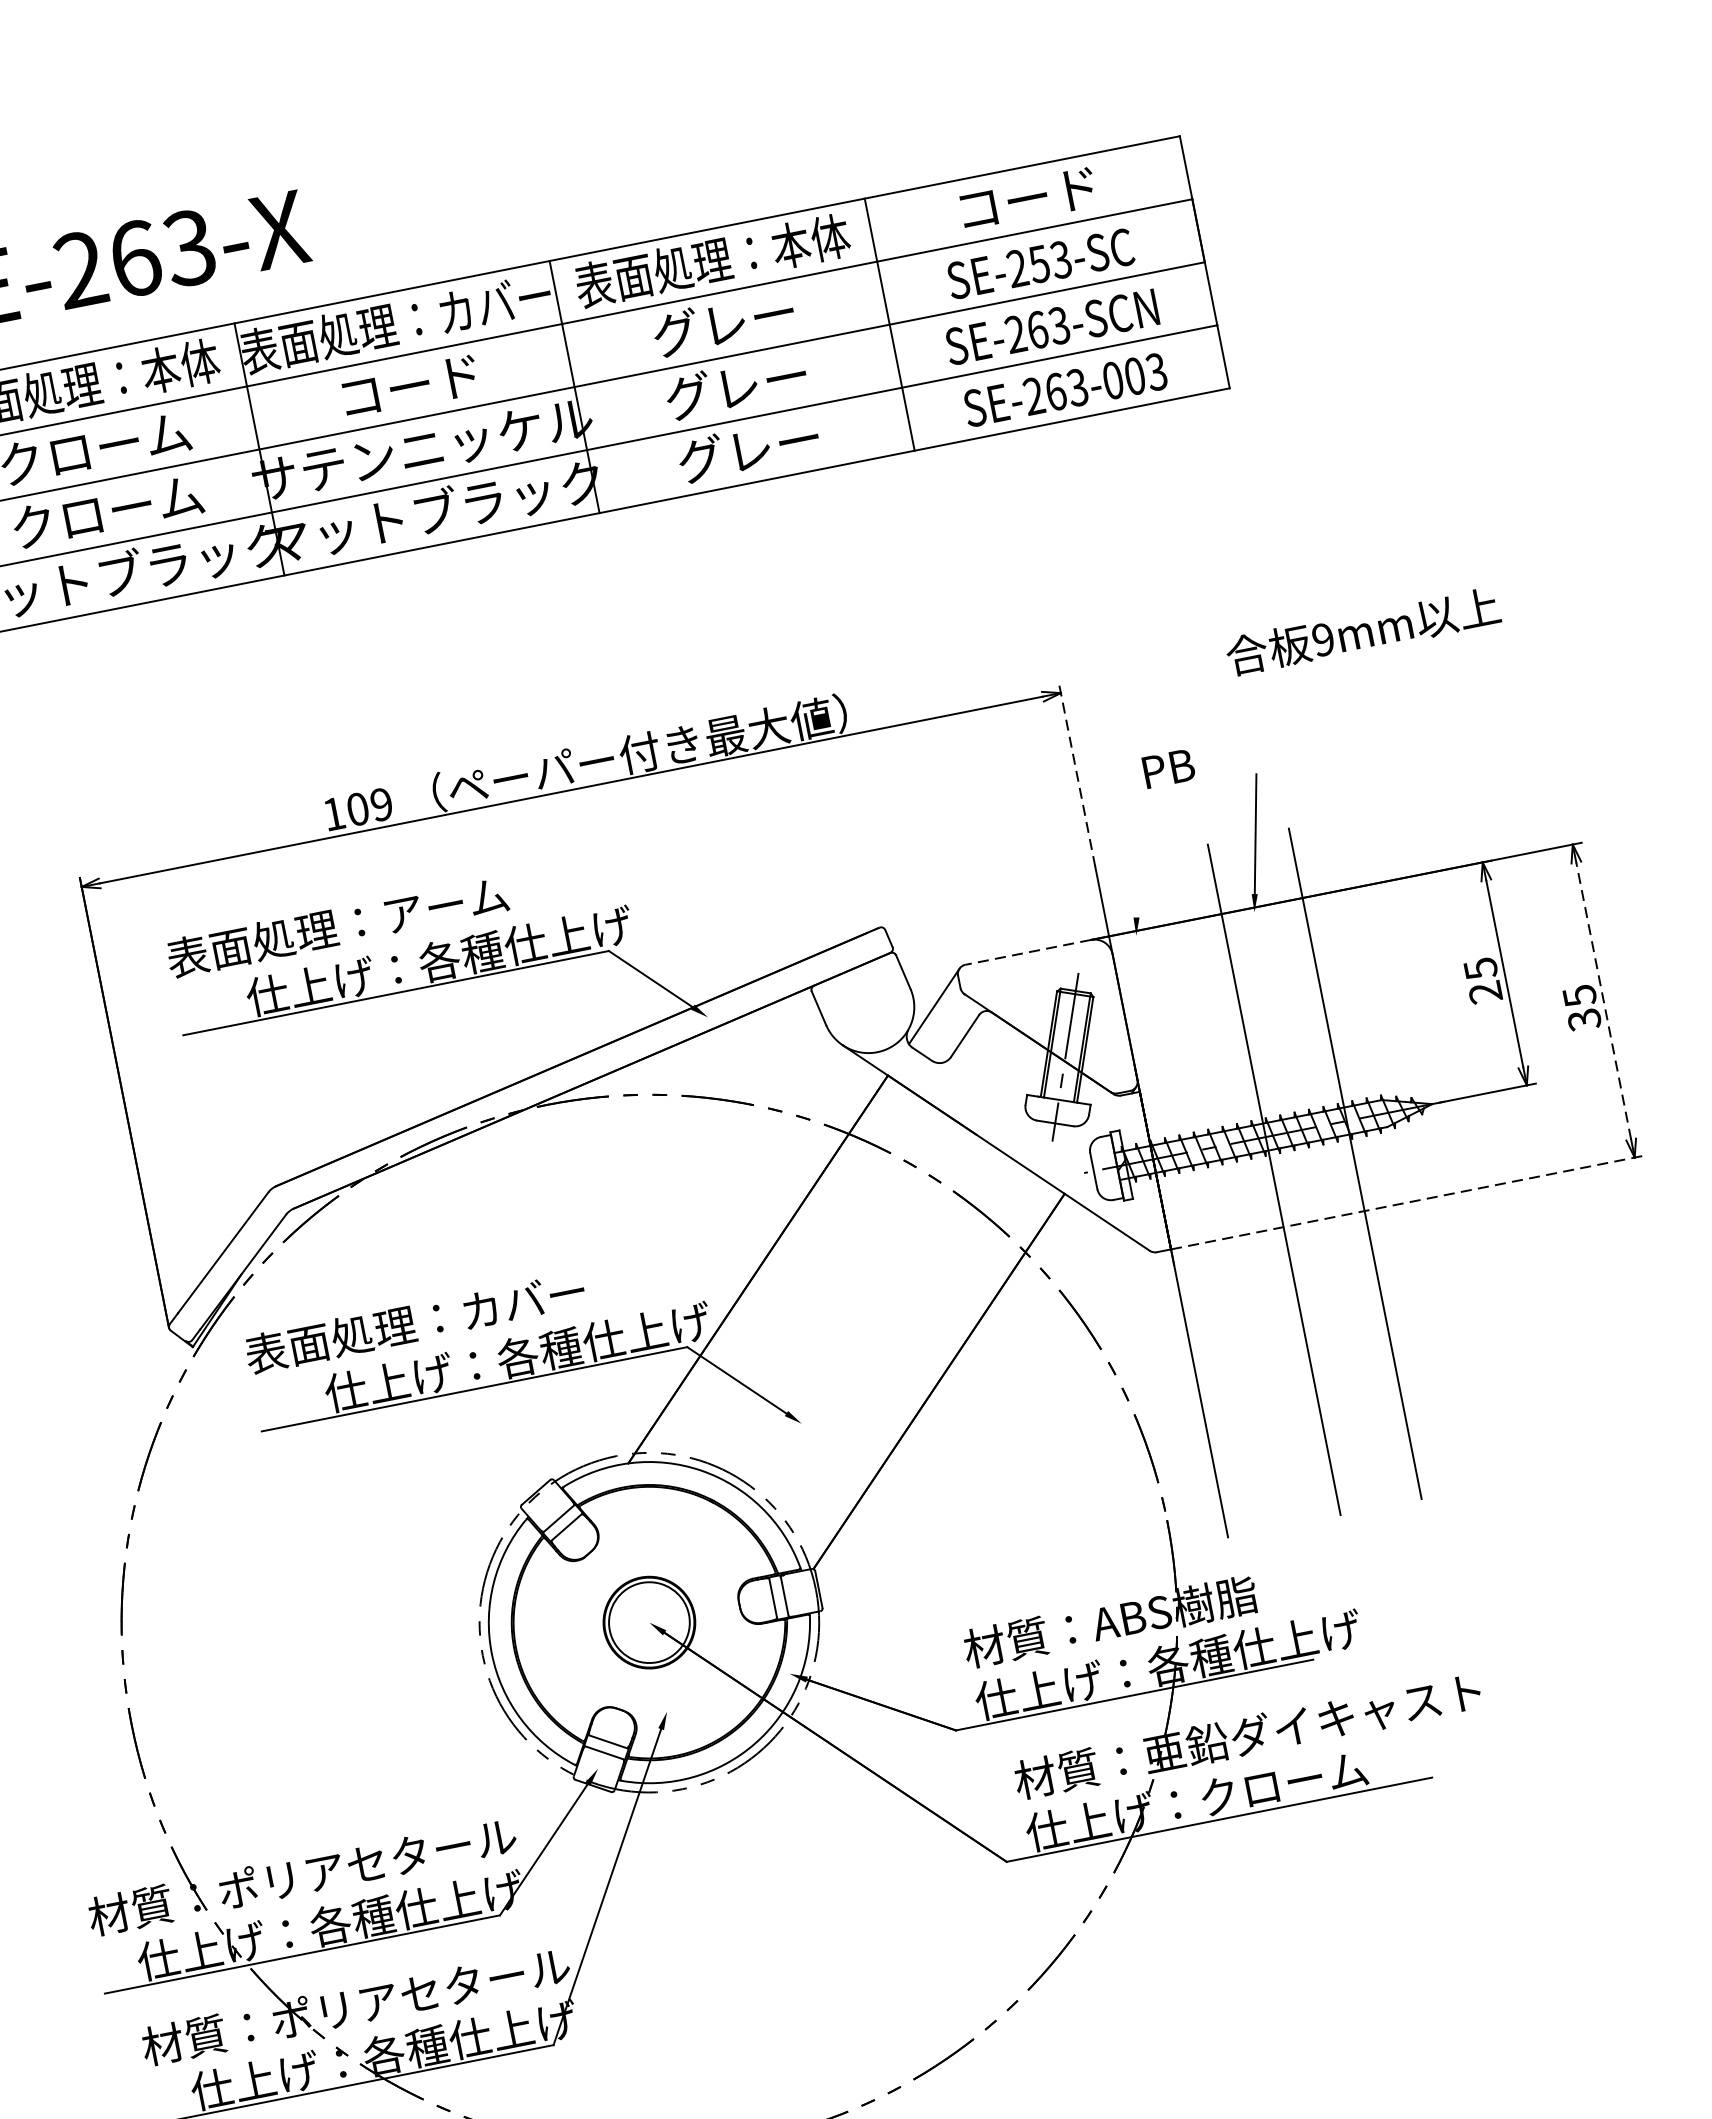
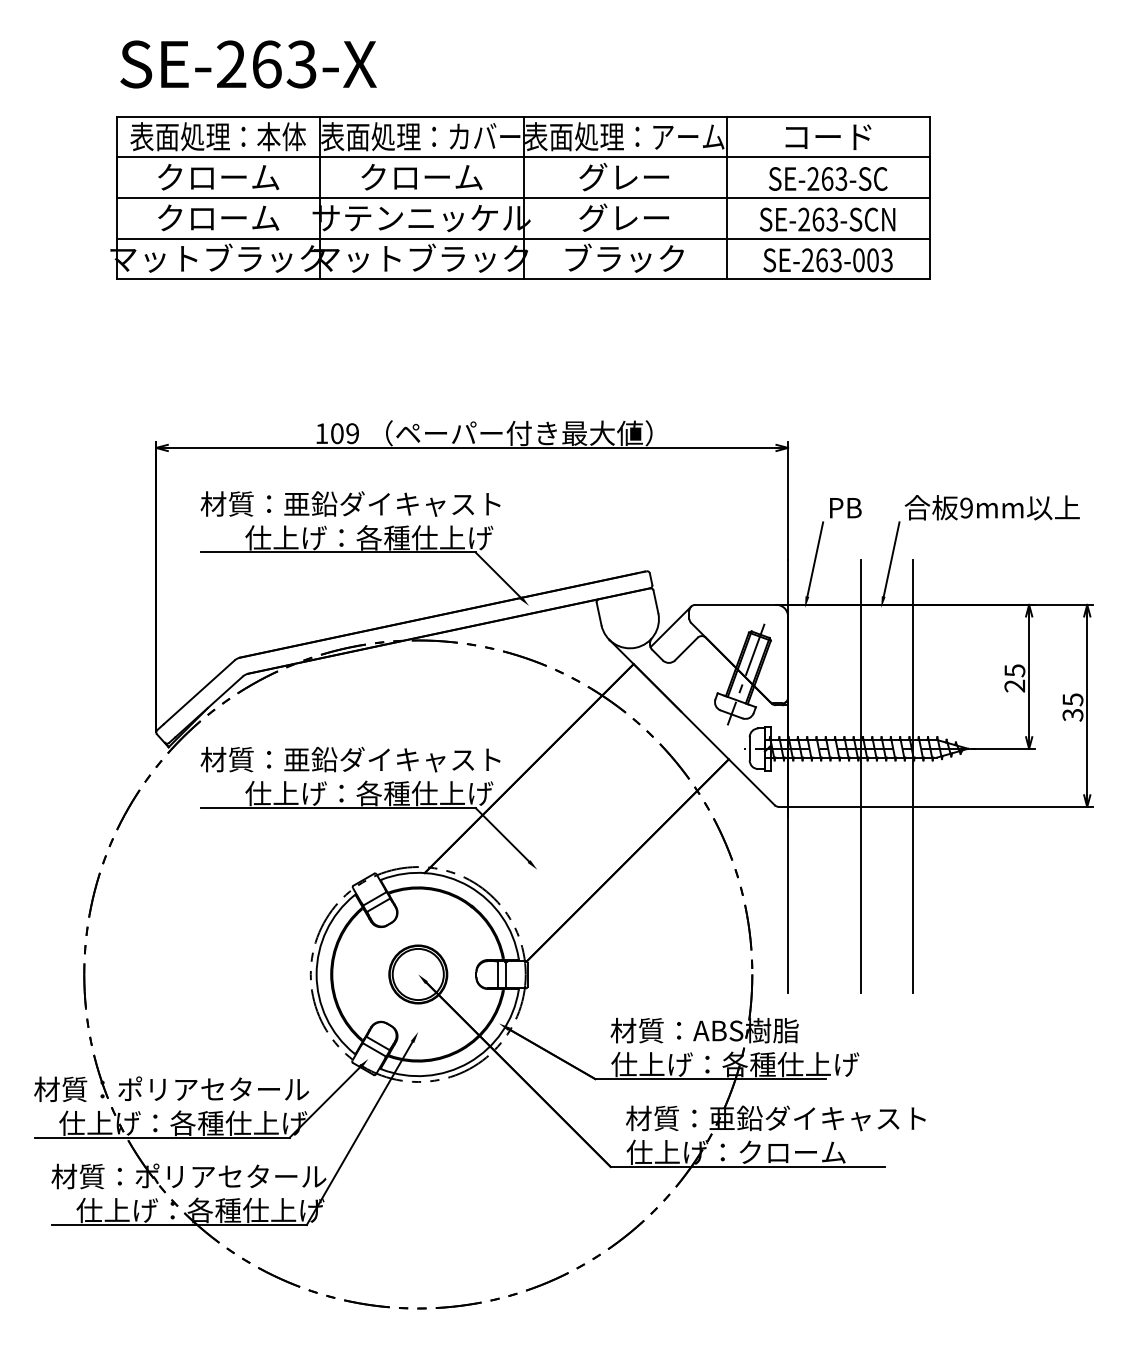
text: (711, 260) -> (624, 136), 表面処理：本体 -> 表面処理：アーム
text: (1039, 263) -> (827, 178), SE-253-SC -> SE-263-SC
text: (409, 384) -> (421, 176), コード -> クローム
text: (748, 448) -> (624, 257), グレー -> ブラック
text: (1361, 631) -> (991, 507), moved
line: (1078, 775) -> (788, 501), dashed -> solid
line: (1137, 857) -> (815, 559), added
text: (399, 913) -> (350, 503), 表面処理：アーム -> 材質：亜鉛ダイキャスト
line: (1027, 951) -> (735, 604), dashed -> solid
line: (1604, 1000) -> (1087, 705), dashed -> solid
line: (1408, 1201) -> (941, 806), dashed -> solid
text: (478, 1310) -> (350, 759), 表面処理：カバー -> 材質：亜鉛ダイキャスト

